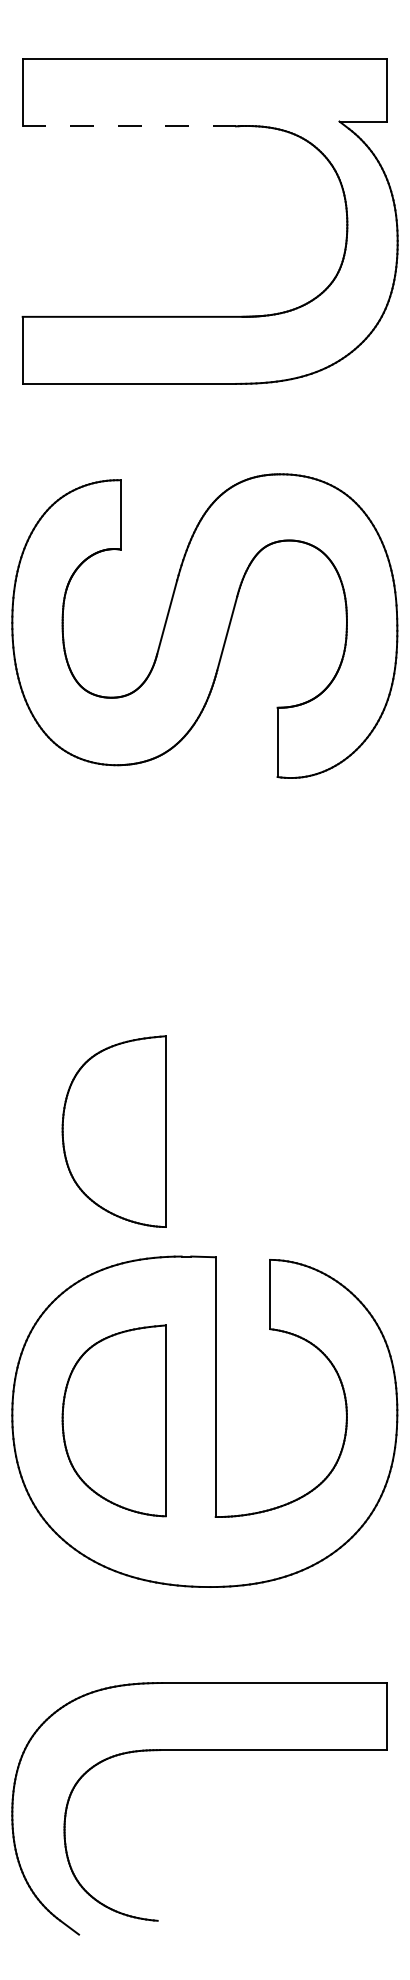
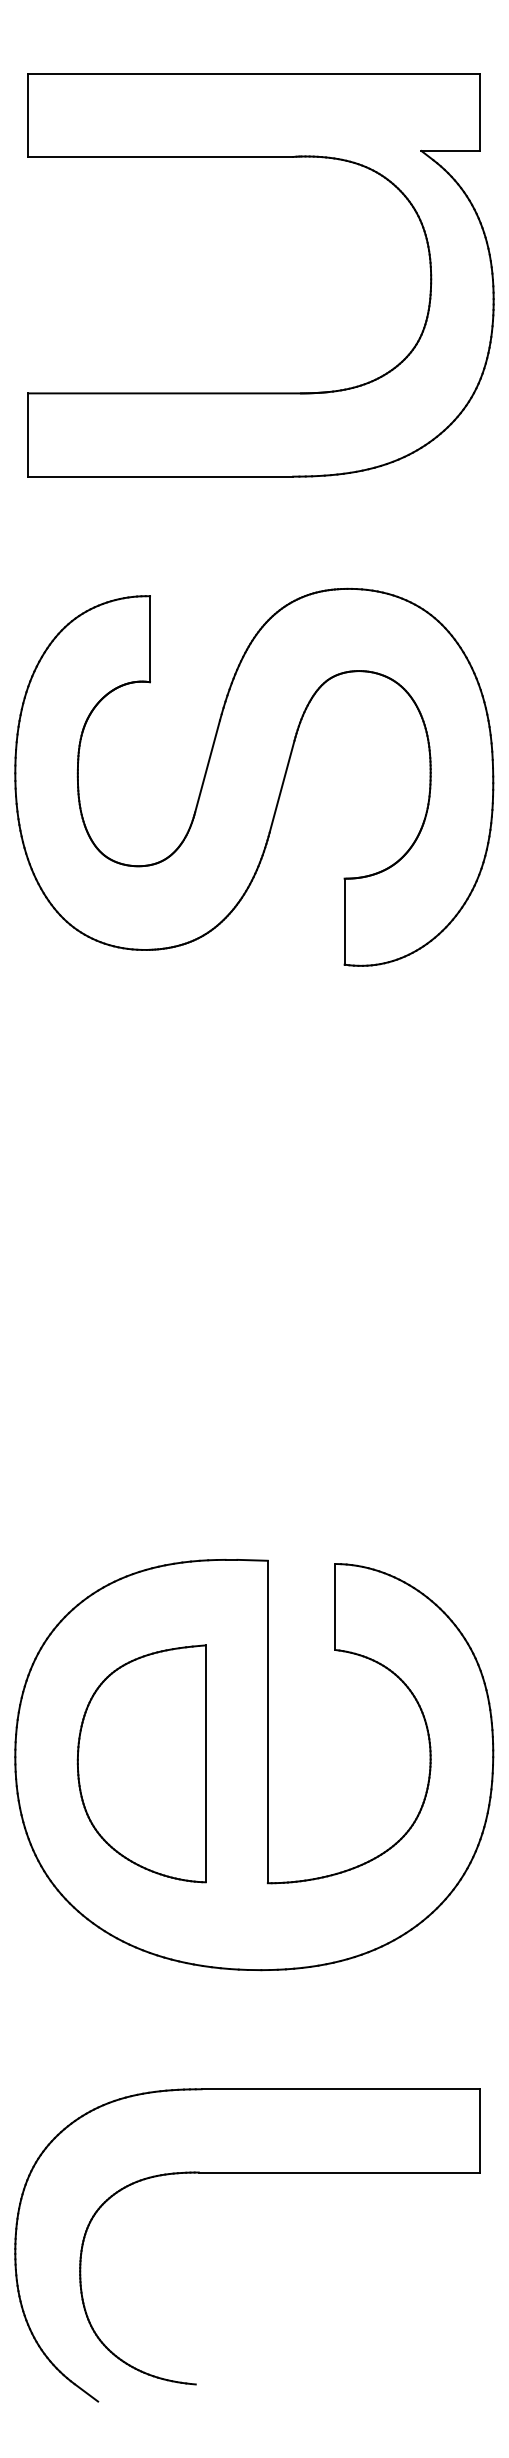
line: (130, 125) -> (161, 156), dashed -> solid
part: (113, 1131) -> (141, 1404), removed

